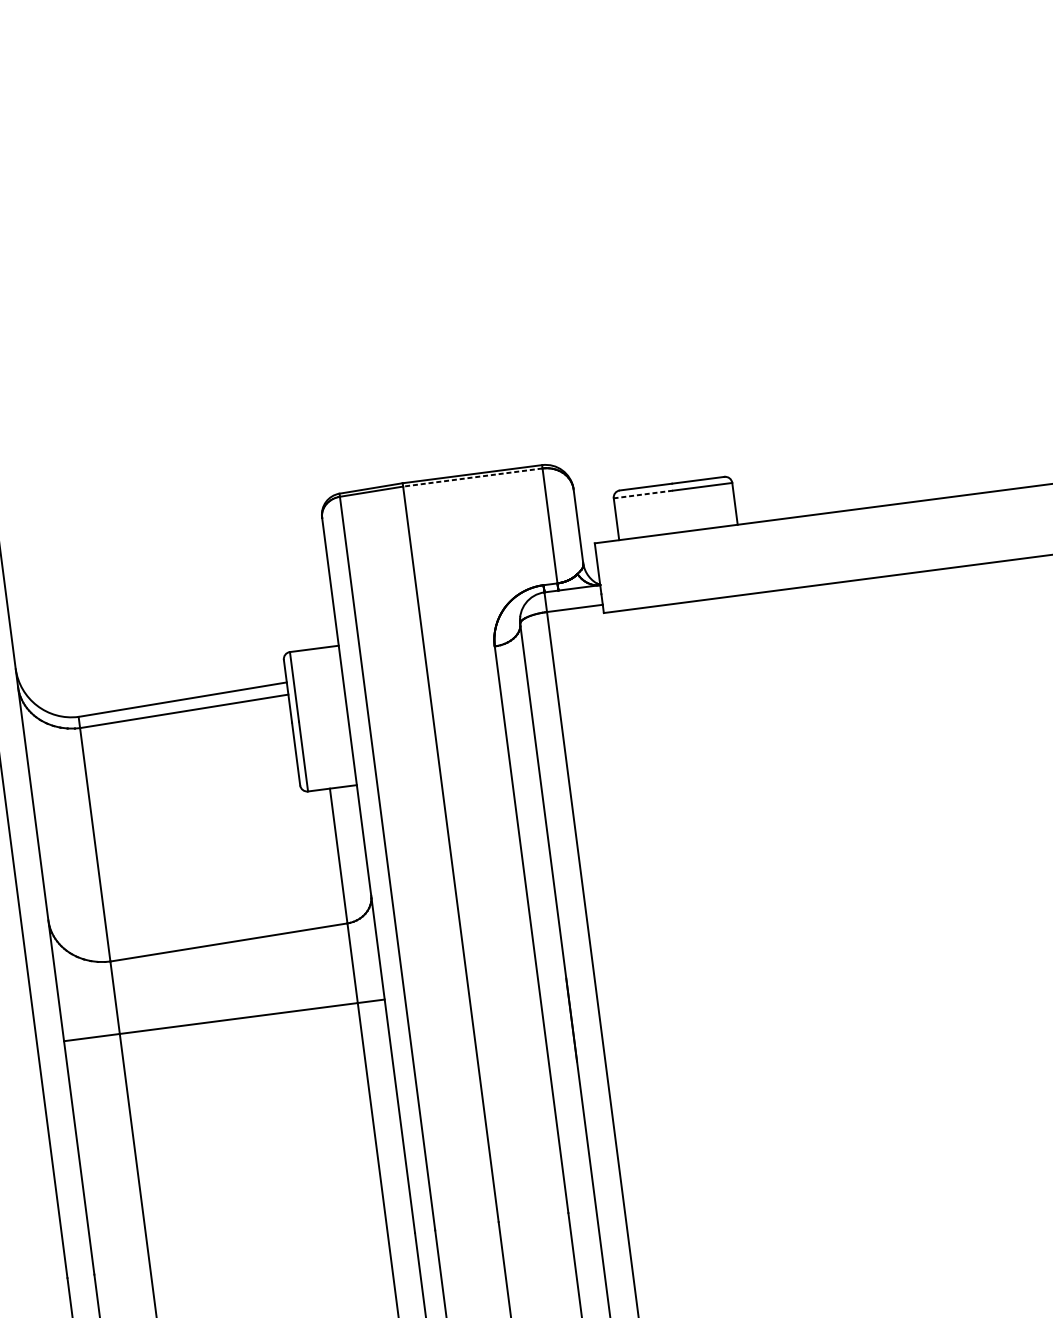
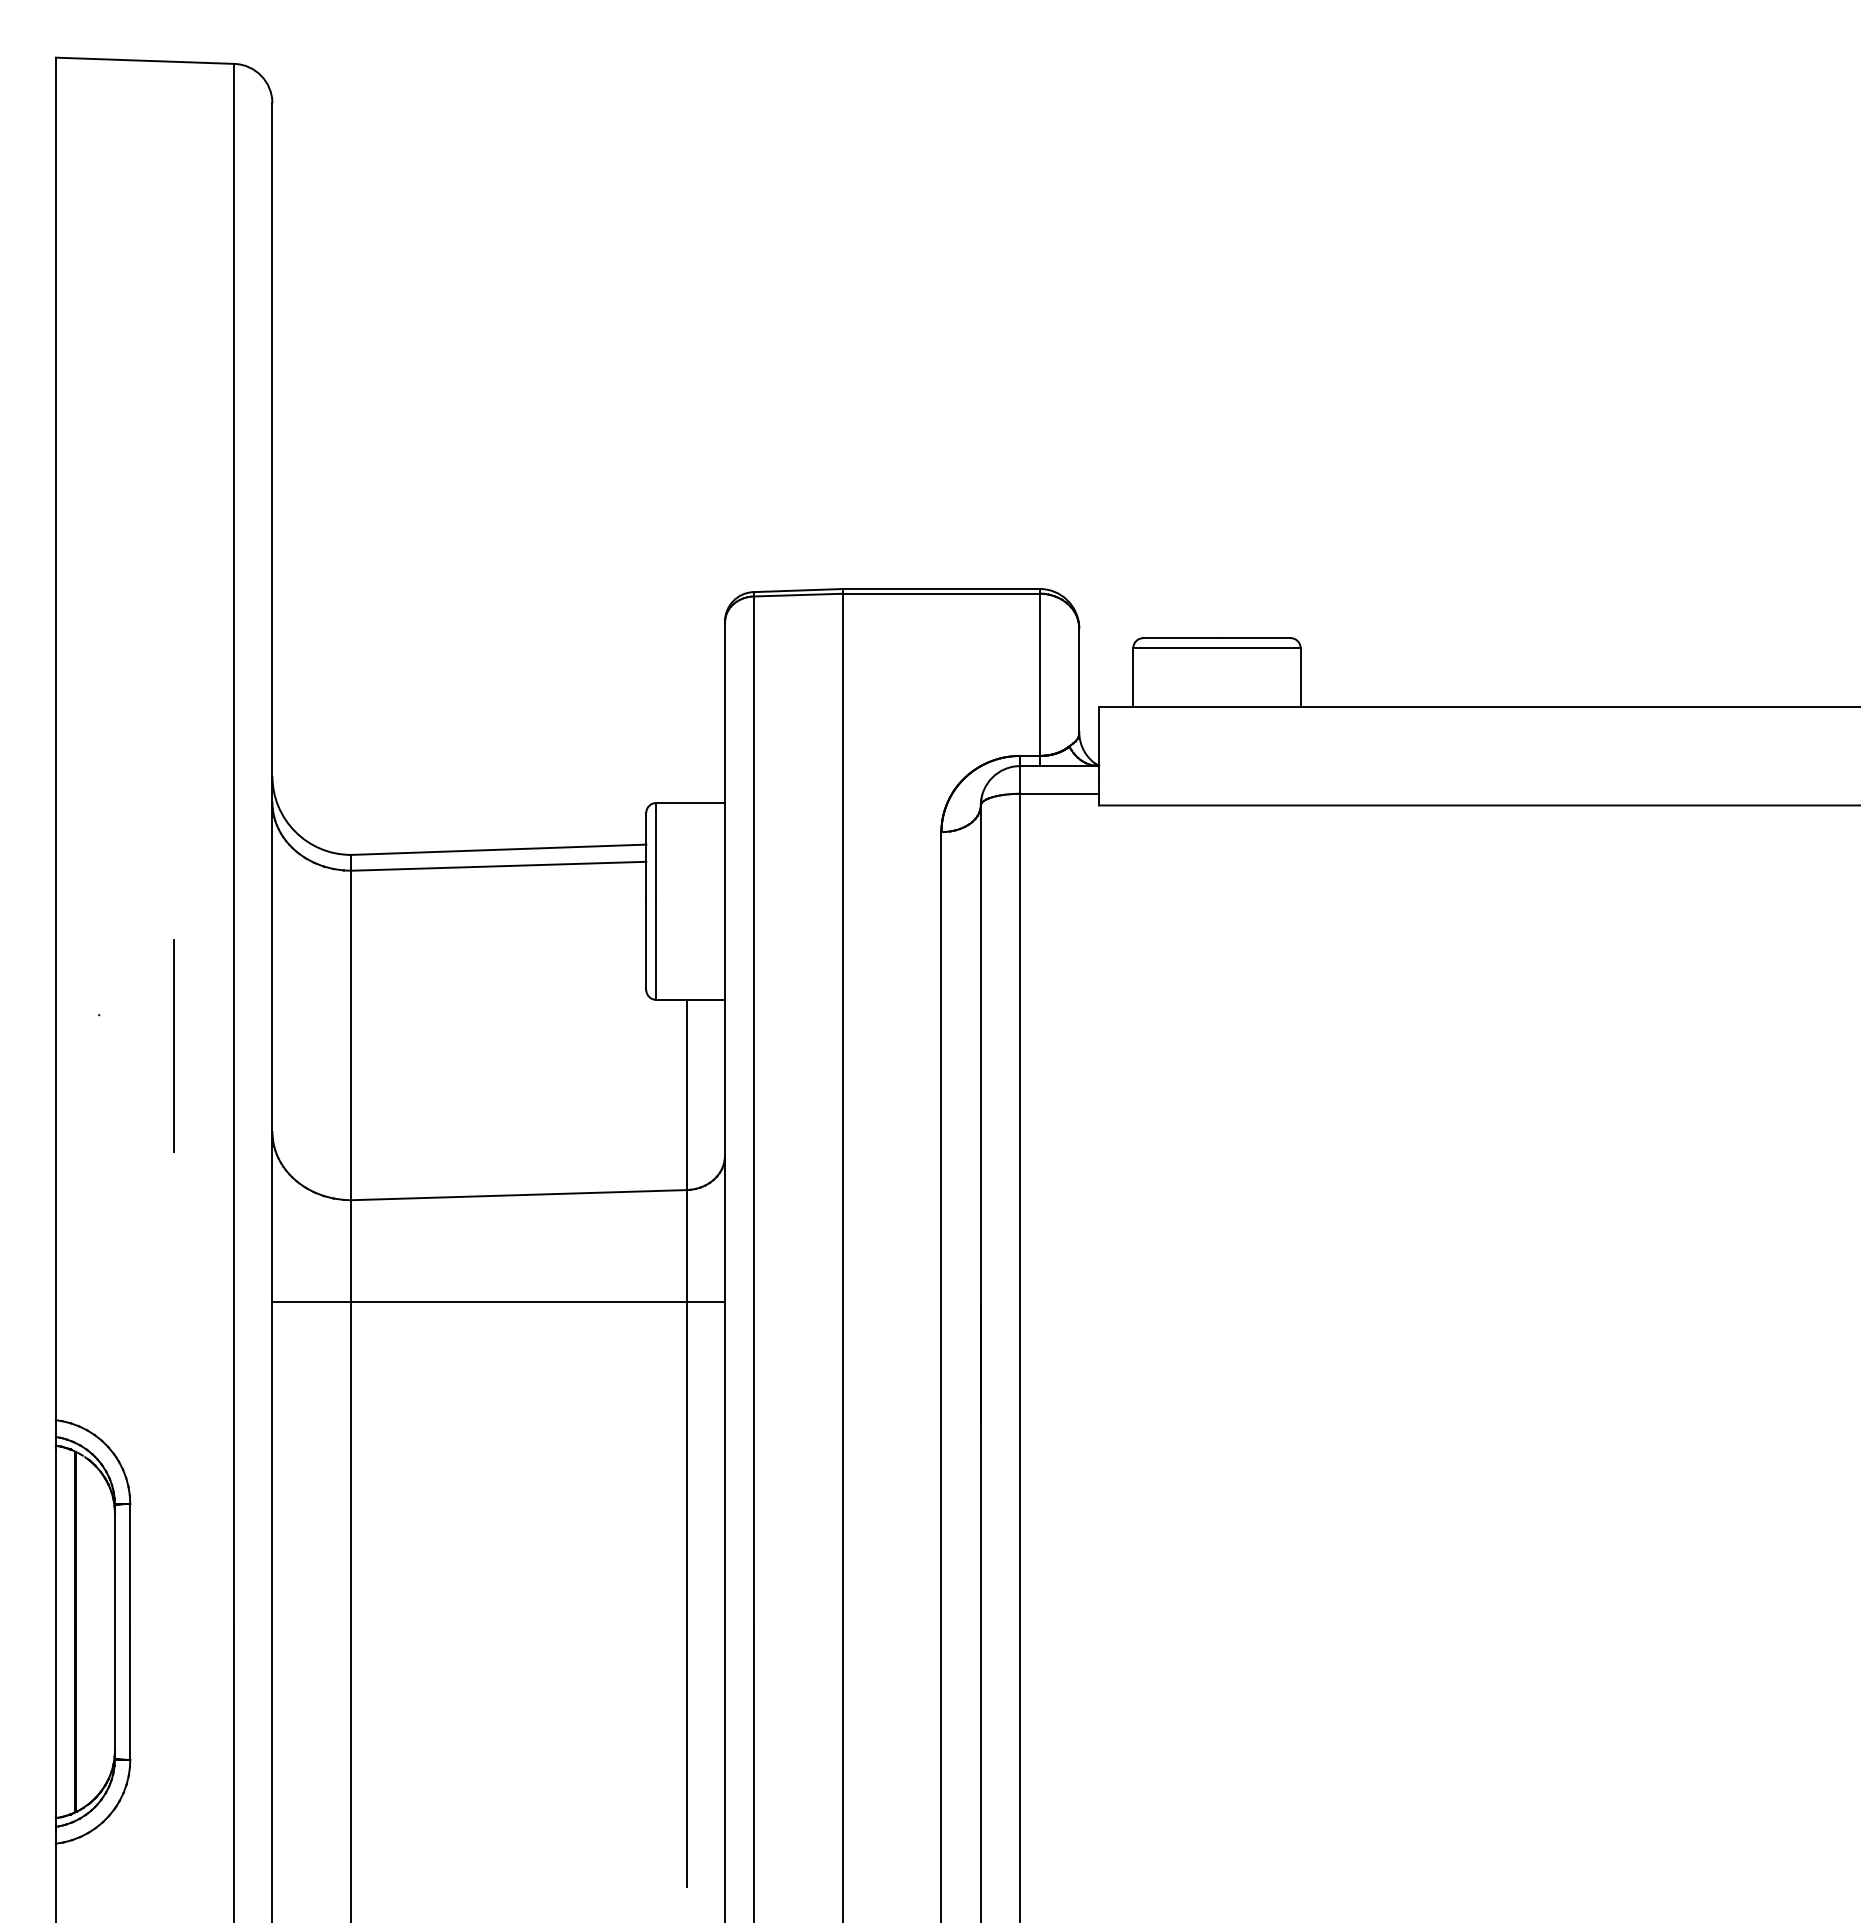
line: (472, 477) -> (940, 593), dashed -> solid
line: (643, 494) -> (1175, 648), dashed -> solid

